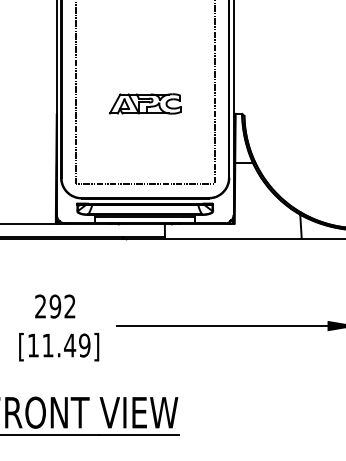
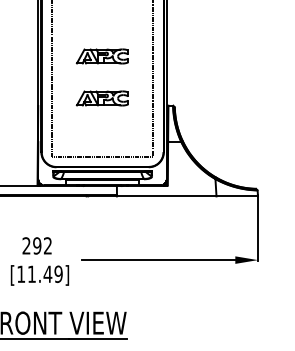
part: (143, 46) -> (101, 56), added

